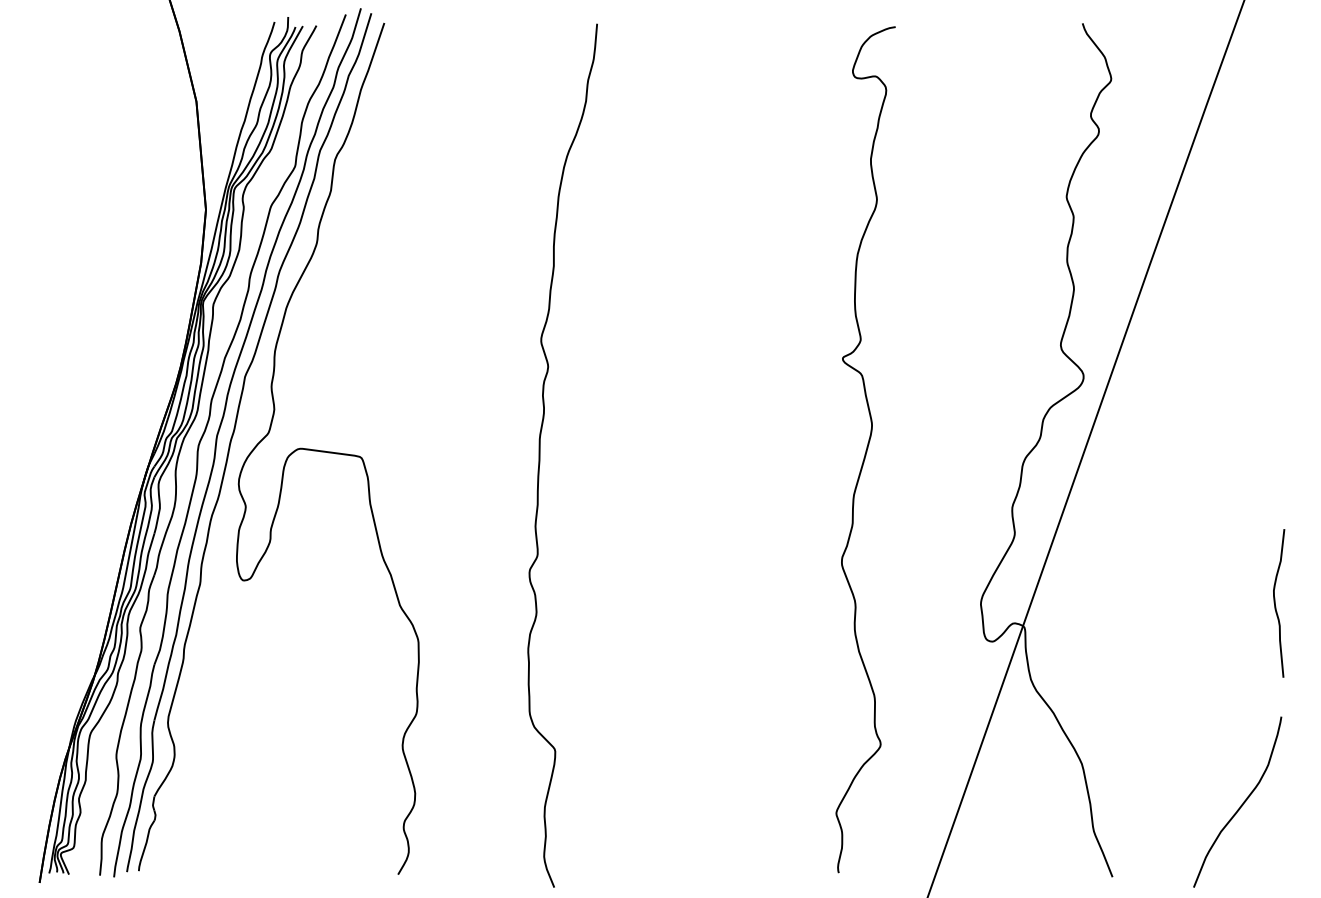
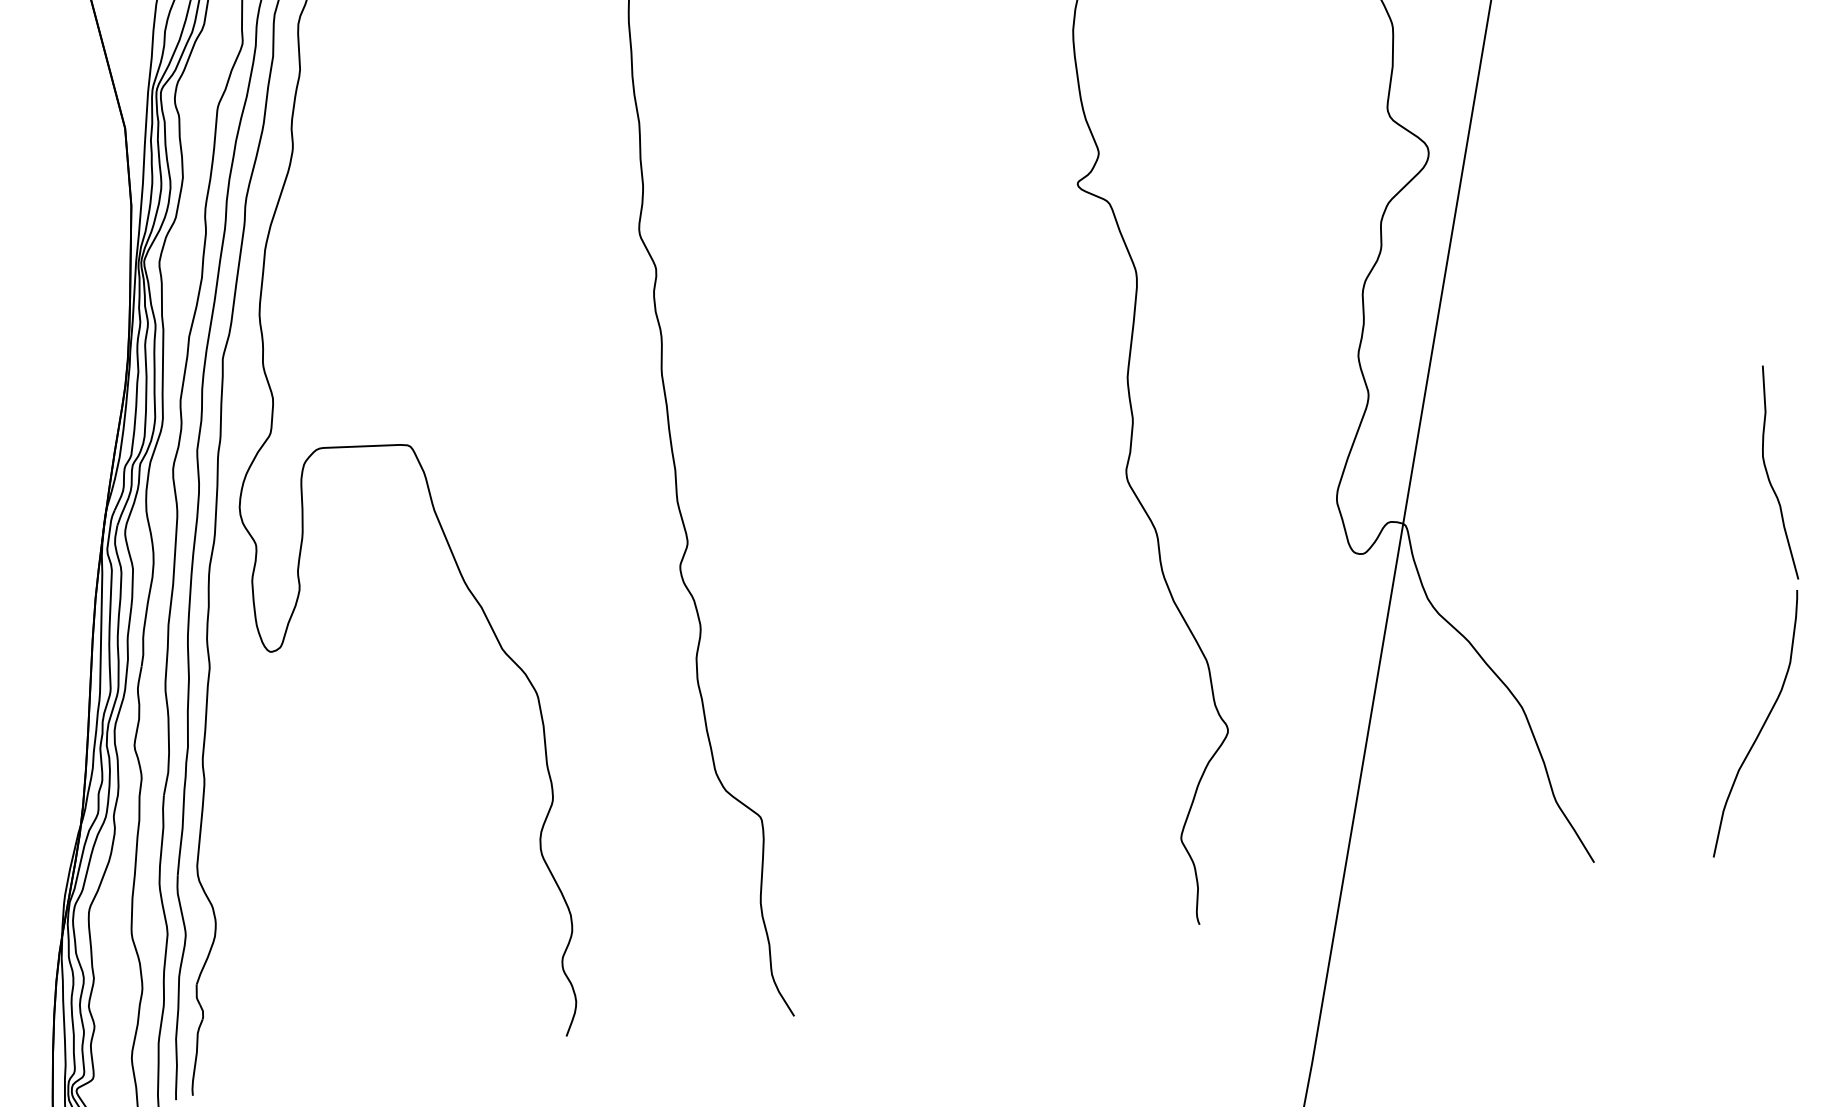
curve: (1275, 603) -> (1768, 474), moved

